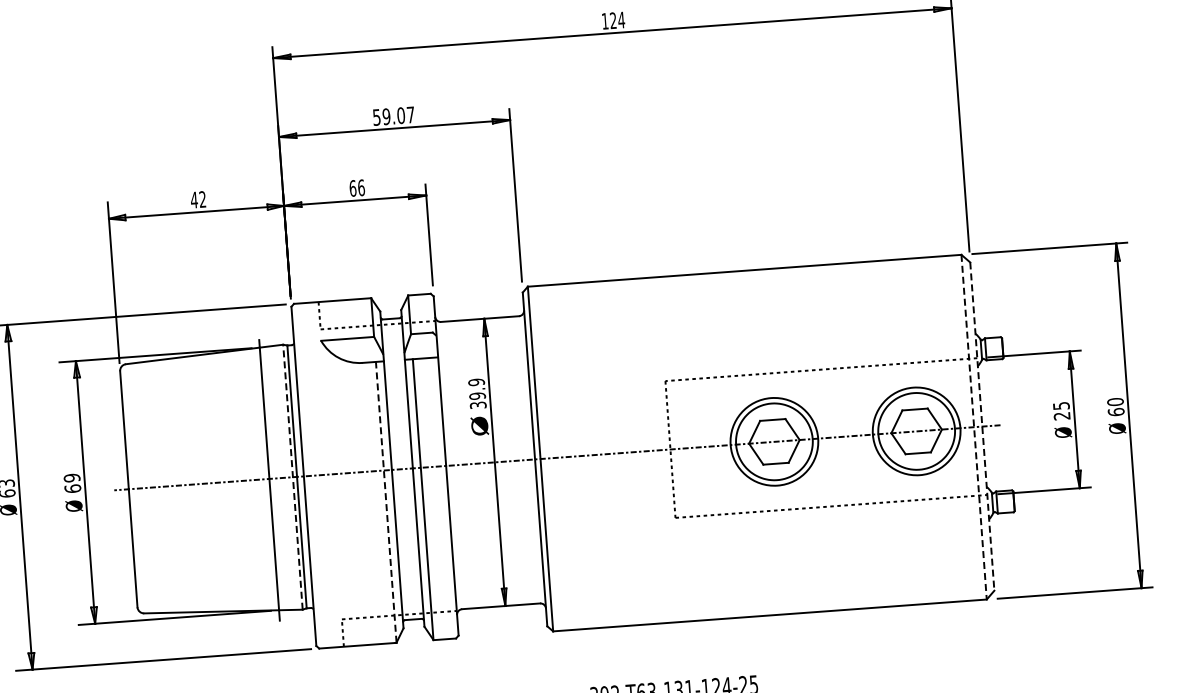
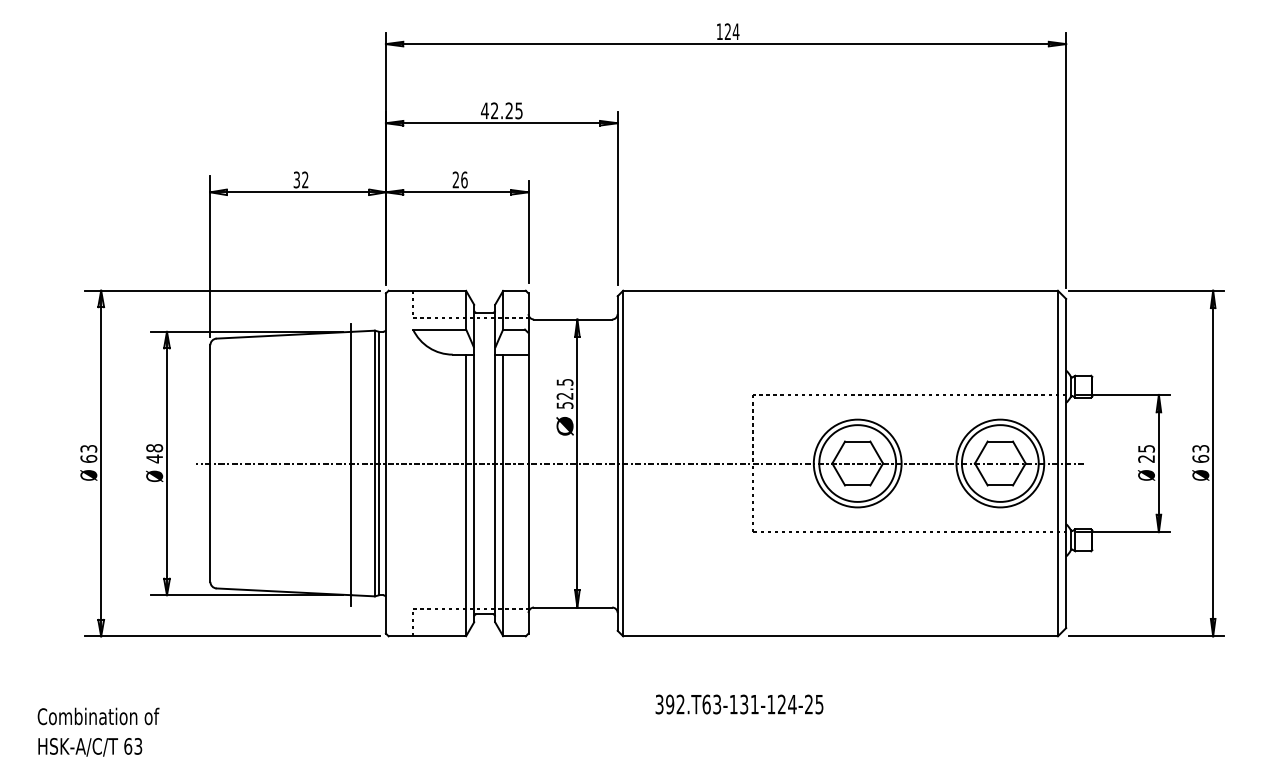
text: (393, 115) -> (501, 110), 59.07 -> 42.25
text: (352, 188) -> (455, 179), 66 -> 26
text: (193, 199) -> (296, 179), 42 -> 32
text: (476, 393) -> (564, 393), 39.9 -> 52.5
text: (1115, 401) -> (1200, 448), 60 -> 63
line: (982, 426) -> (1066, 463), dashed -> solid
line: (973, 427) -> (1057, 463), dashed -> solid
line: (292, 477) -> (374, 463), dashed -> solid
text: (72, 483) -> (154, 453), 69 -> 48
line: (386, 502) -> (466, 495), dashed -> solid

